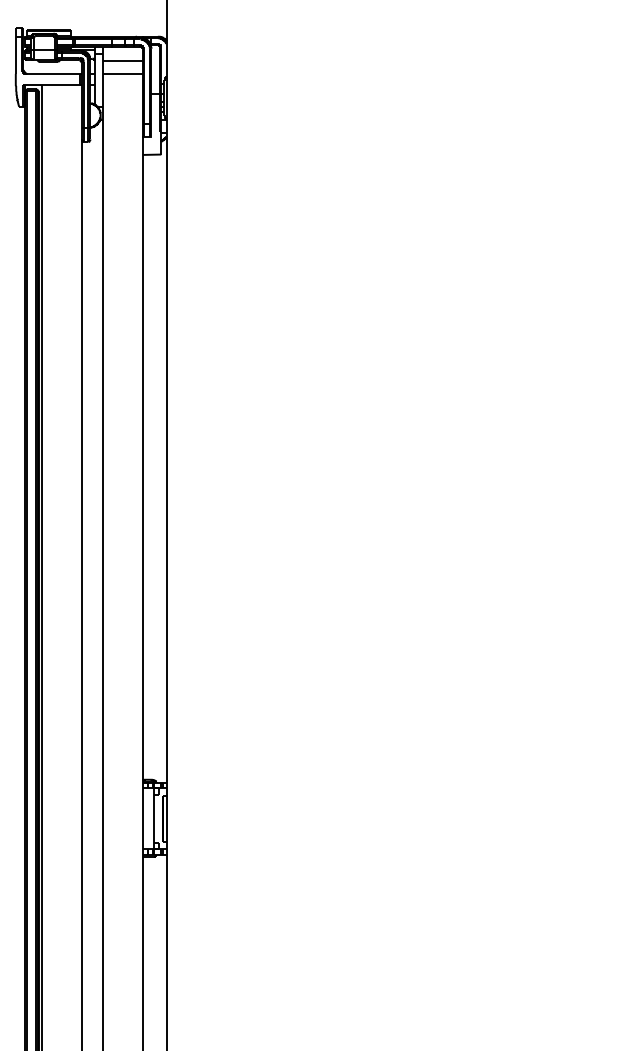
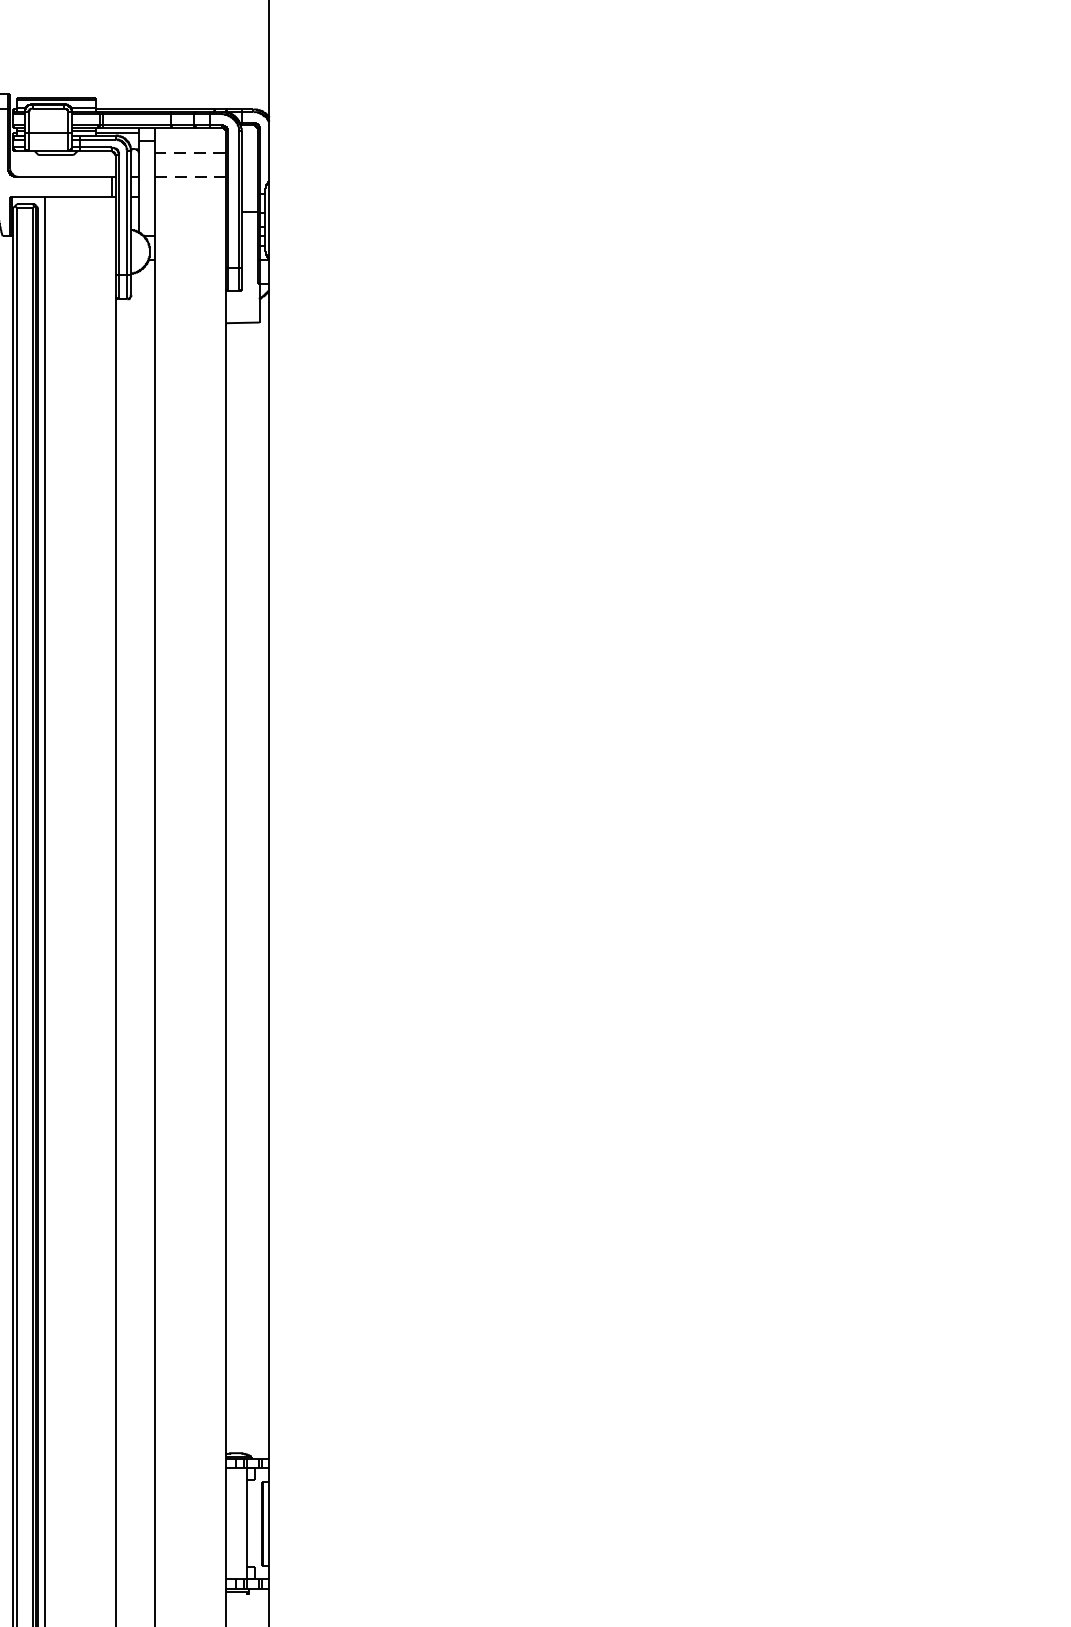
line: (122, 61) -> (189, 154), solid -> dashed
line: (122, 73) -> (189, 175), solid -> dashed

